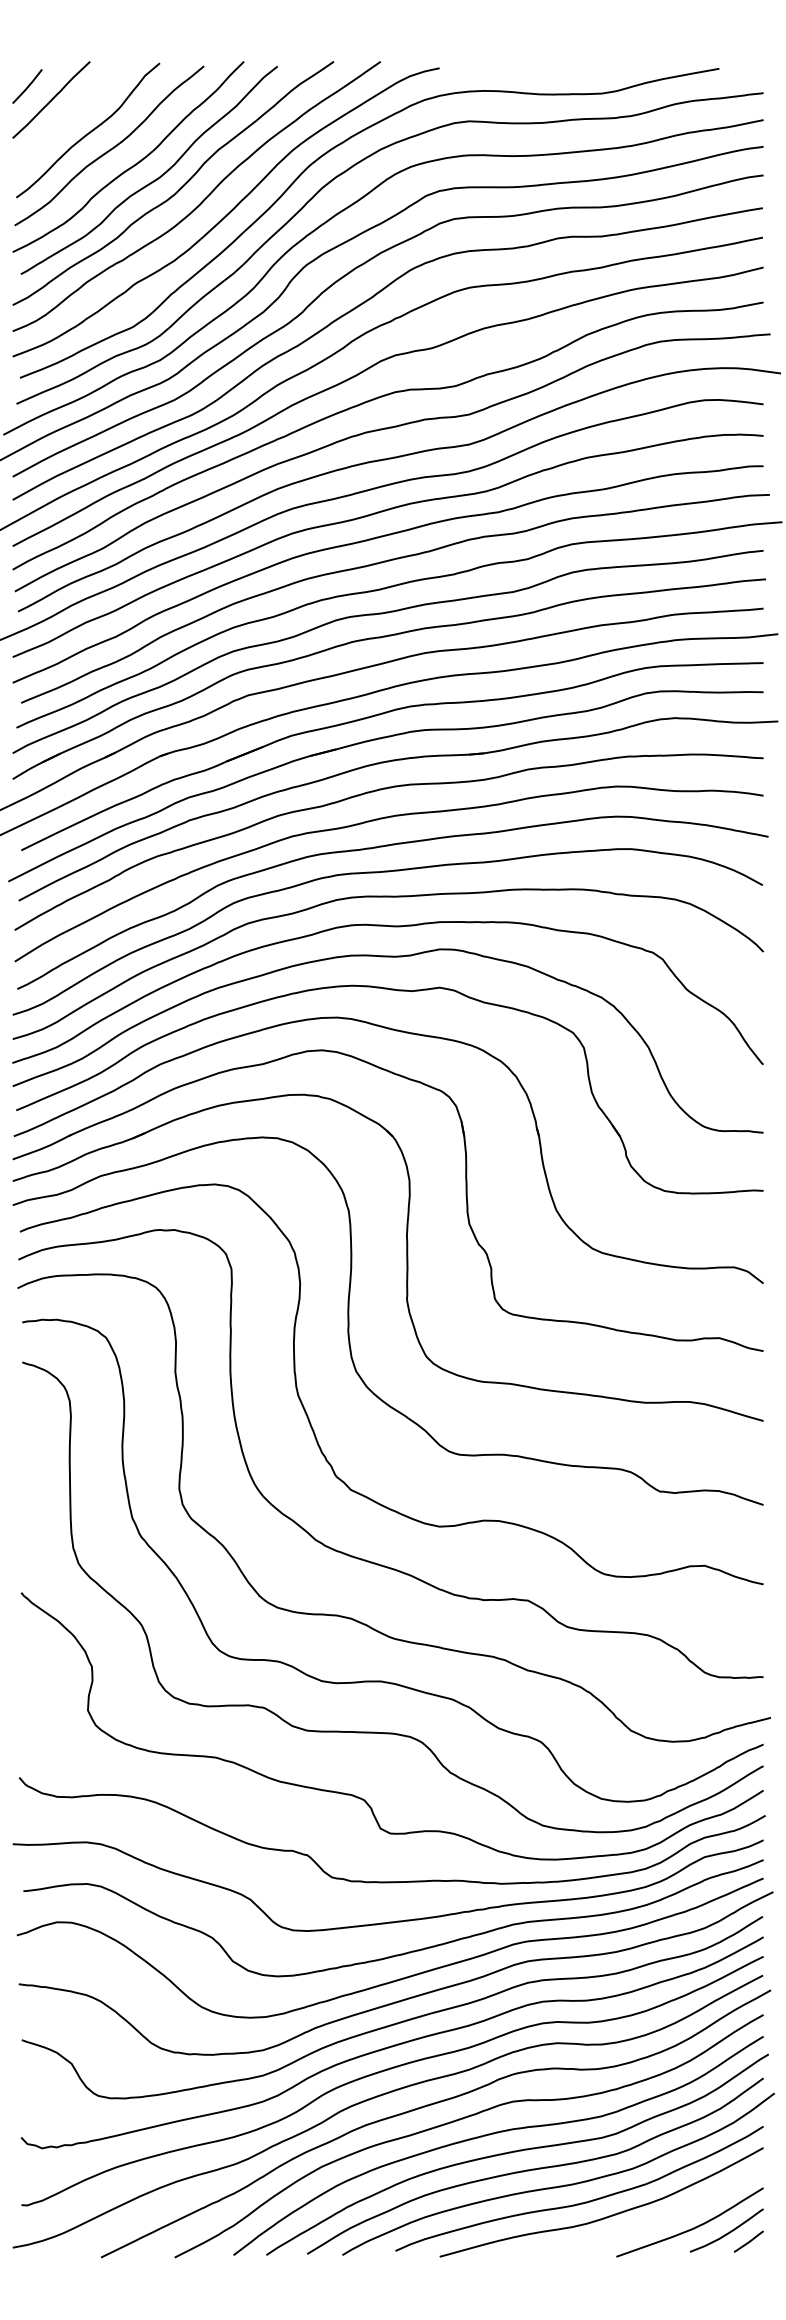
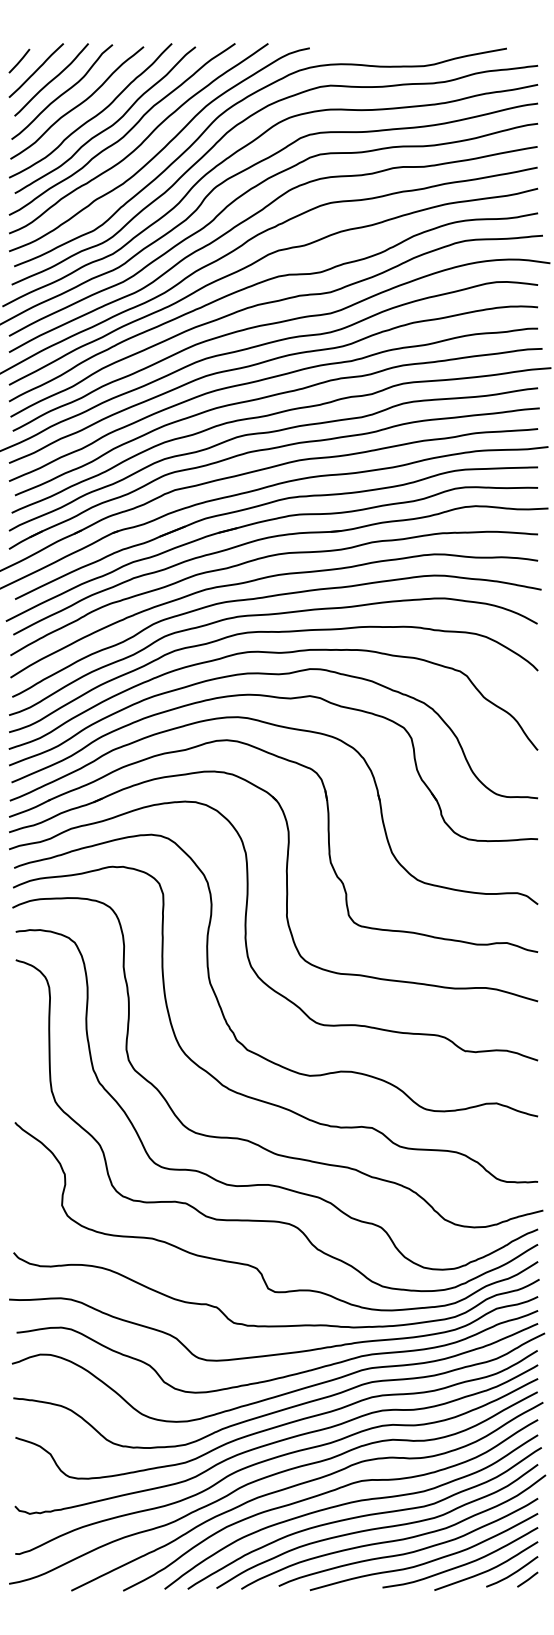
curve: (72, 113) -> (51, 80), added
curve: (655, 2220) -> (461, 1564), added

